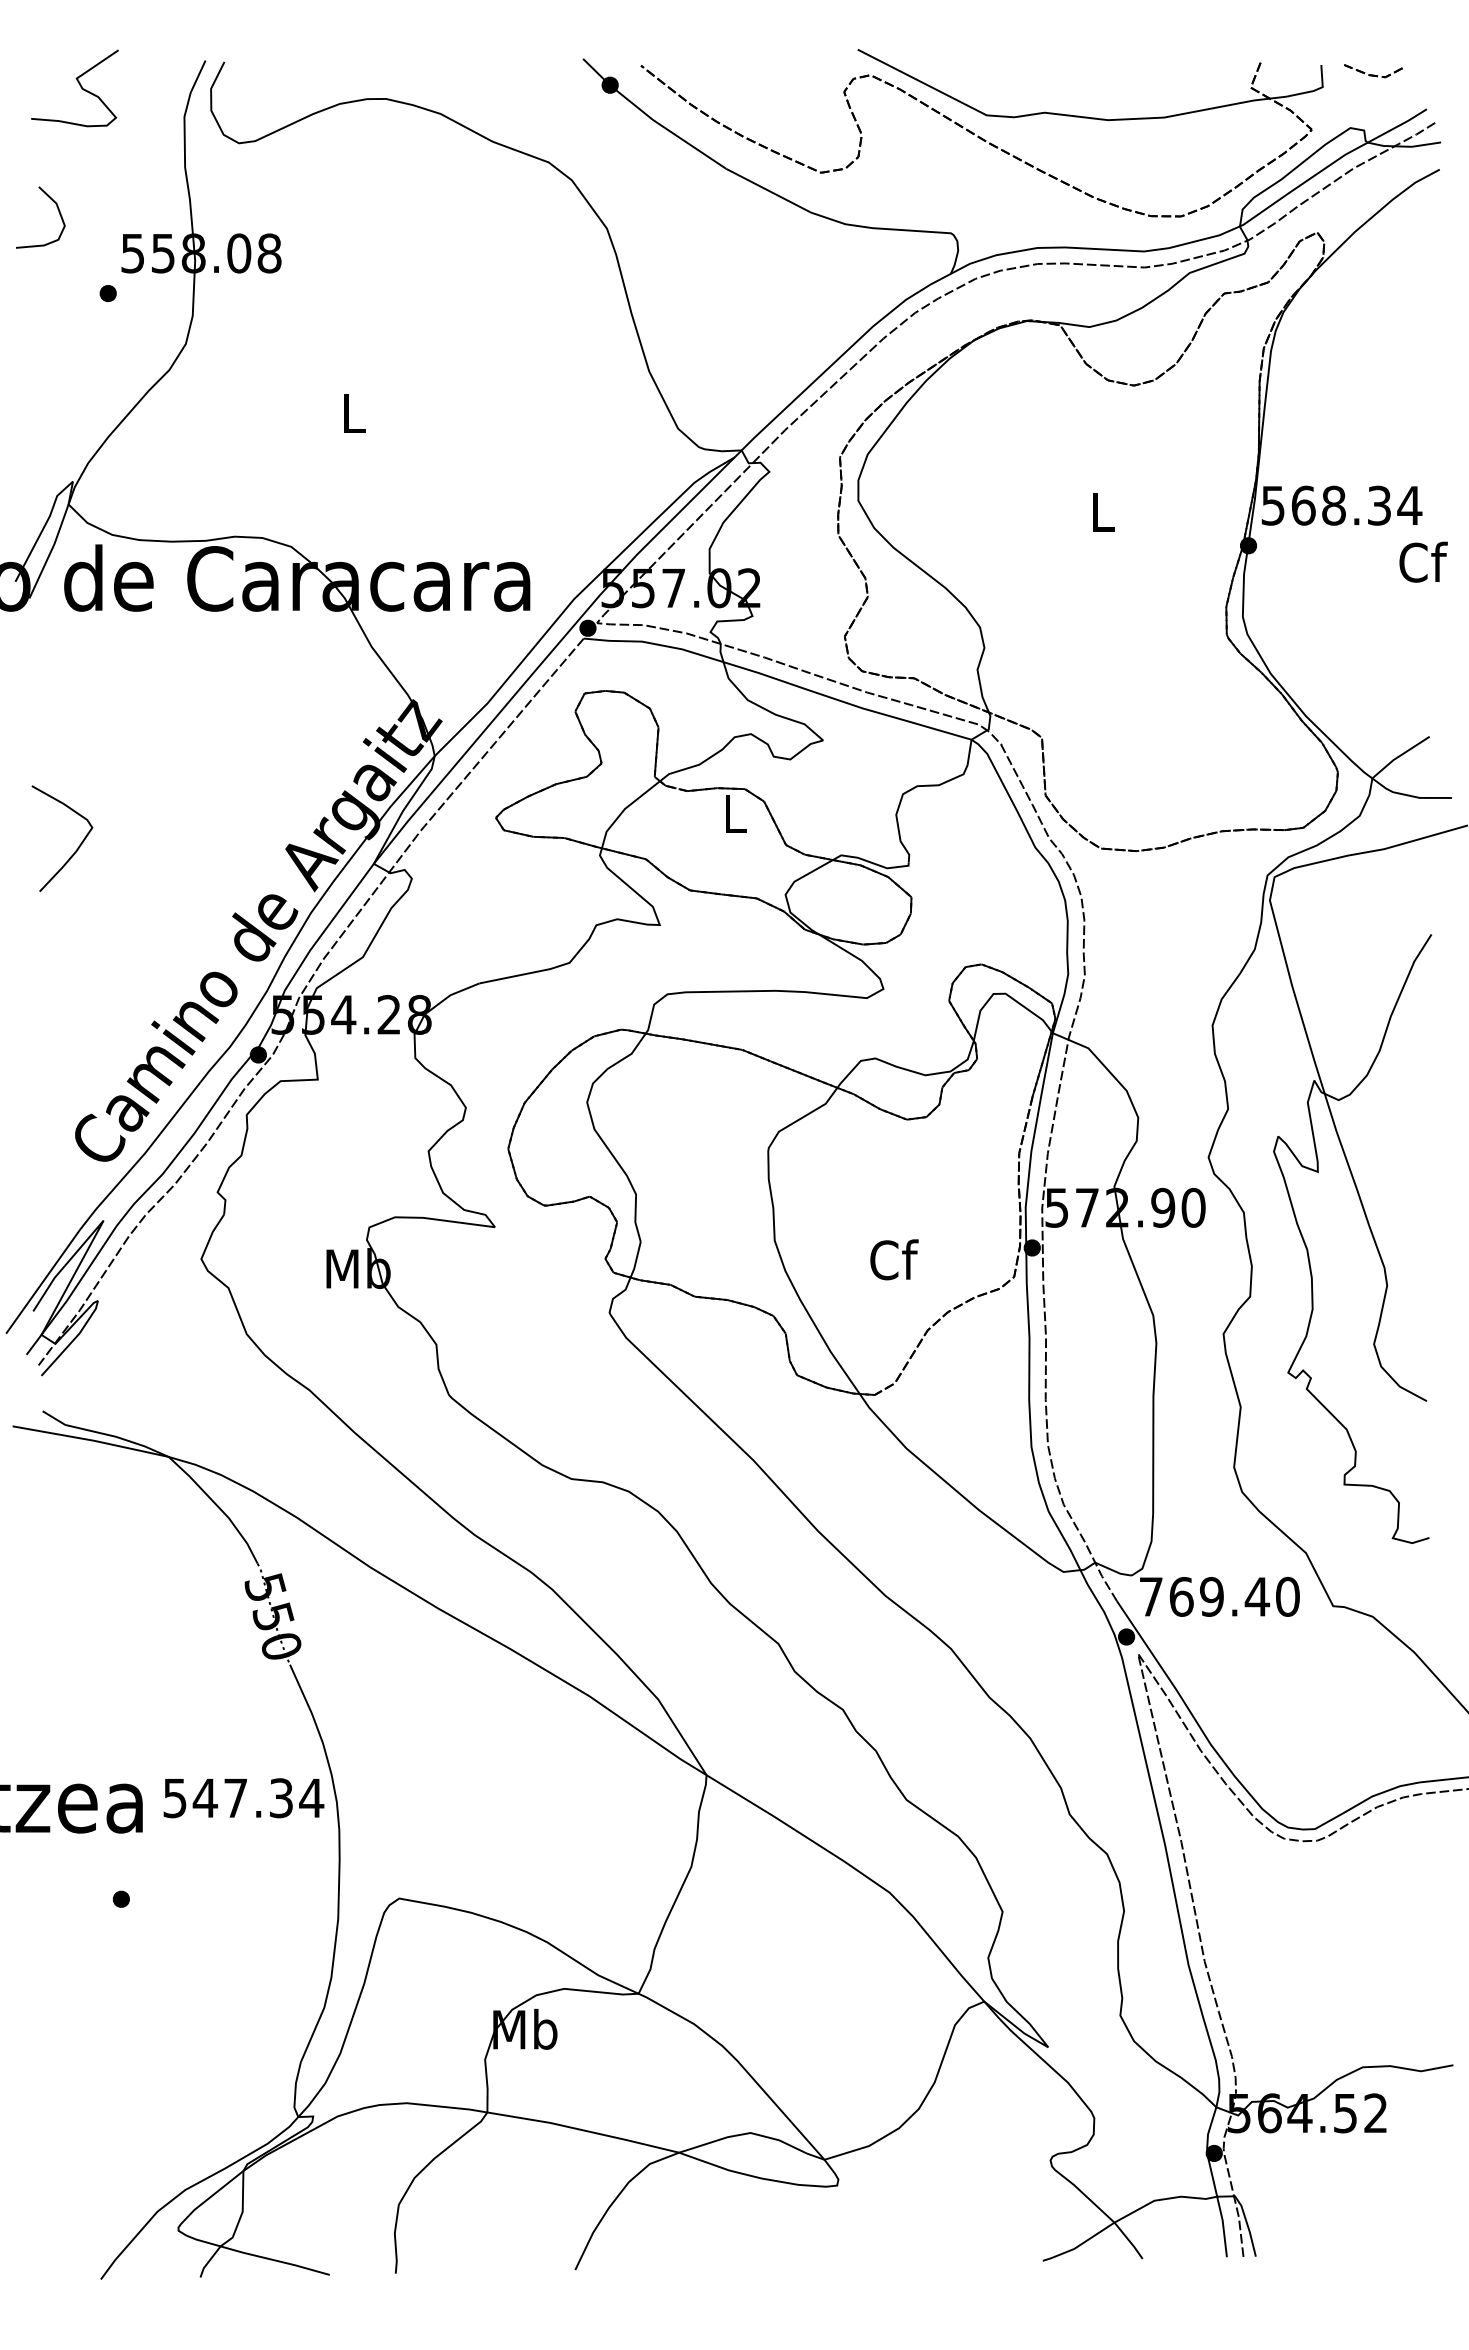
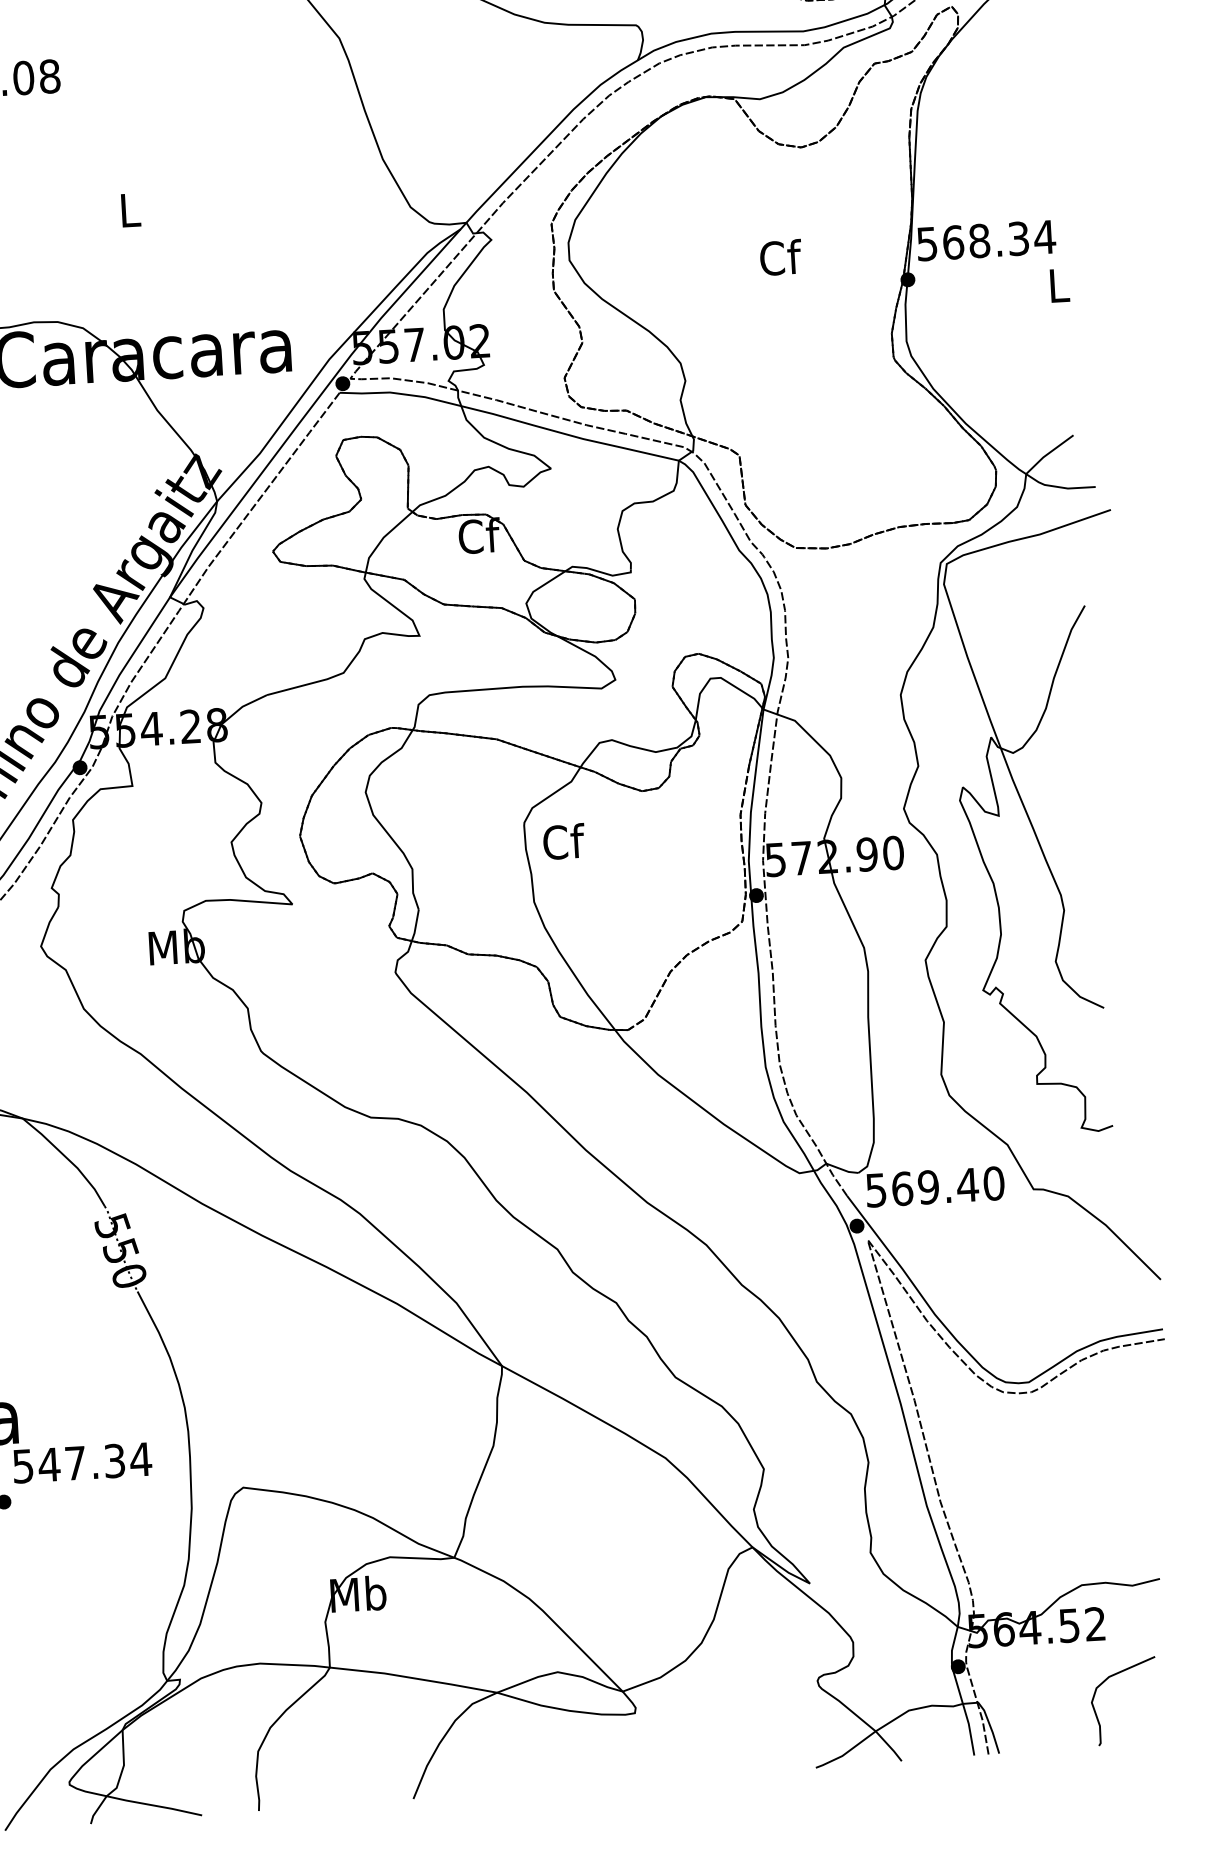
text: (1103, 511) -> (781, 257), L -> Cf
text: (1423, 561) -> (1059, 284), Cf -> L
text: (736, 813) -> (480, 535), L -> Cf
text: (894, 1259) -> (564, 841), moved
text: (1150, 1596) -> (875, 1190), 769.40 -> 569.40
text: (243, 1798) -> (82, 1463), moved
curve: (1383, 2180) -> (1105, 1681), added

